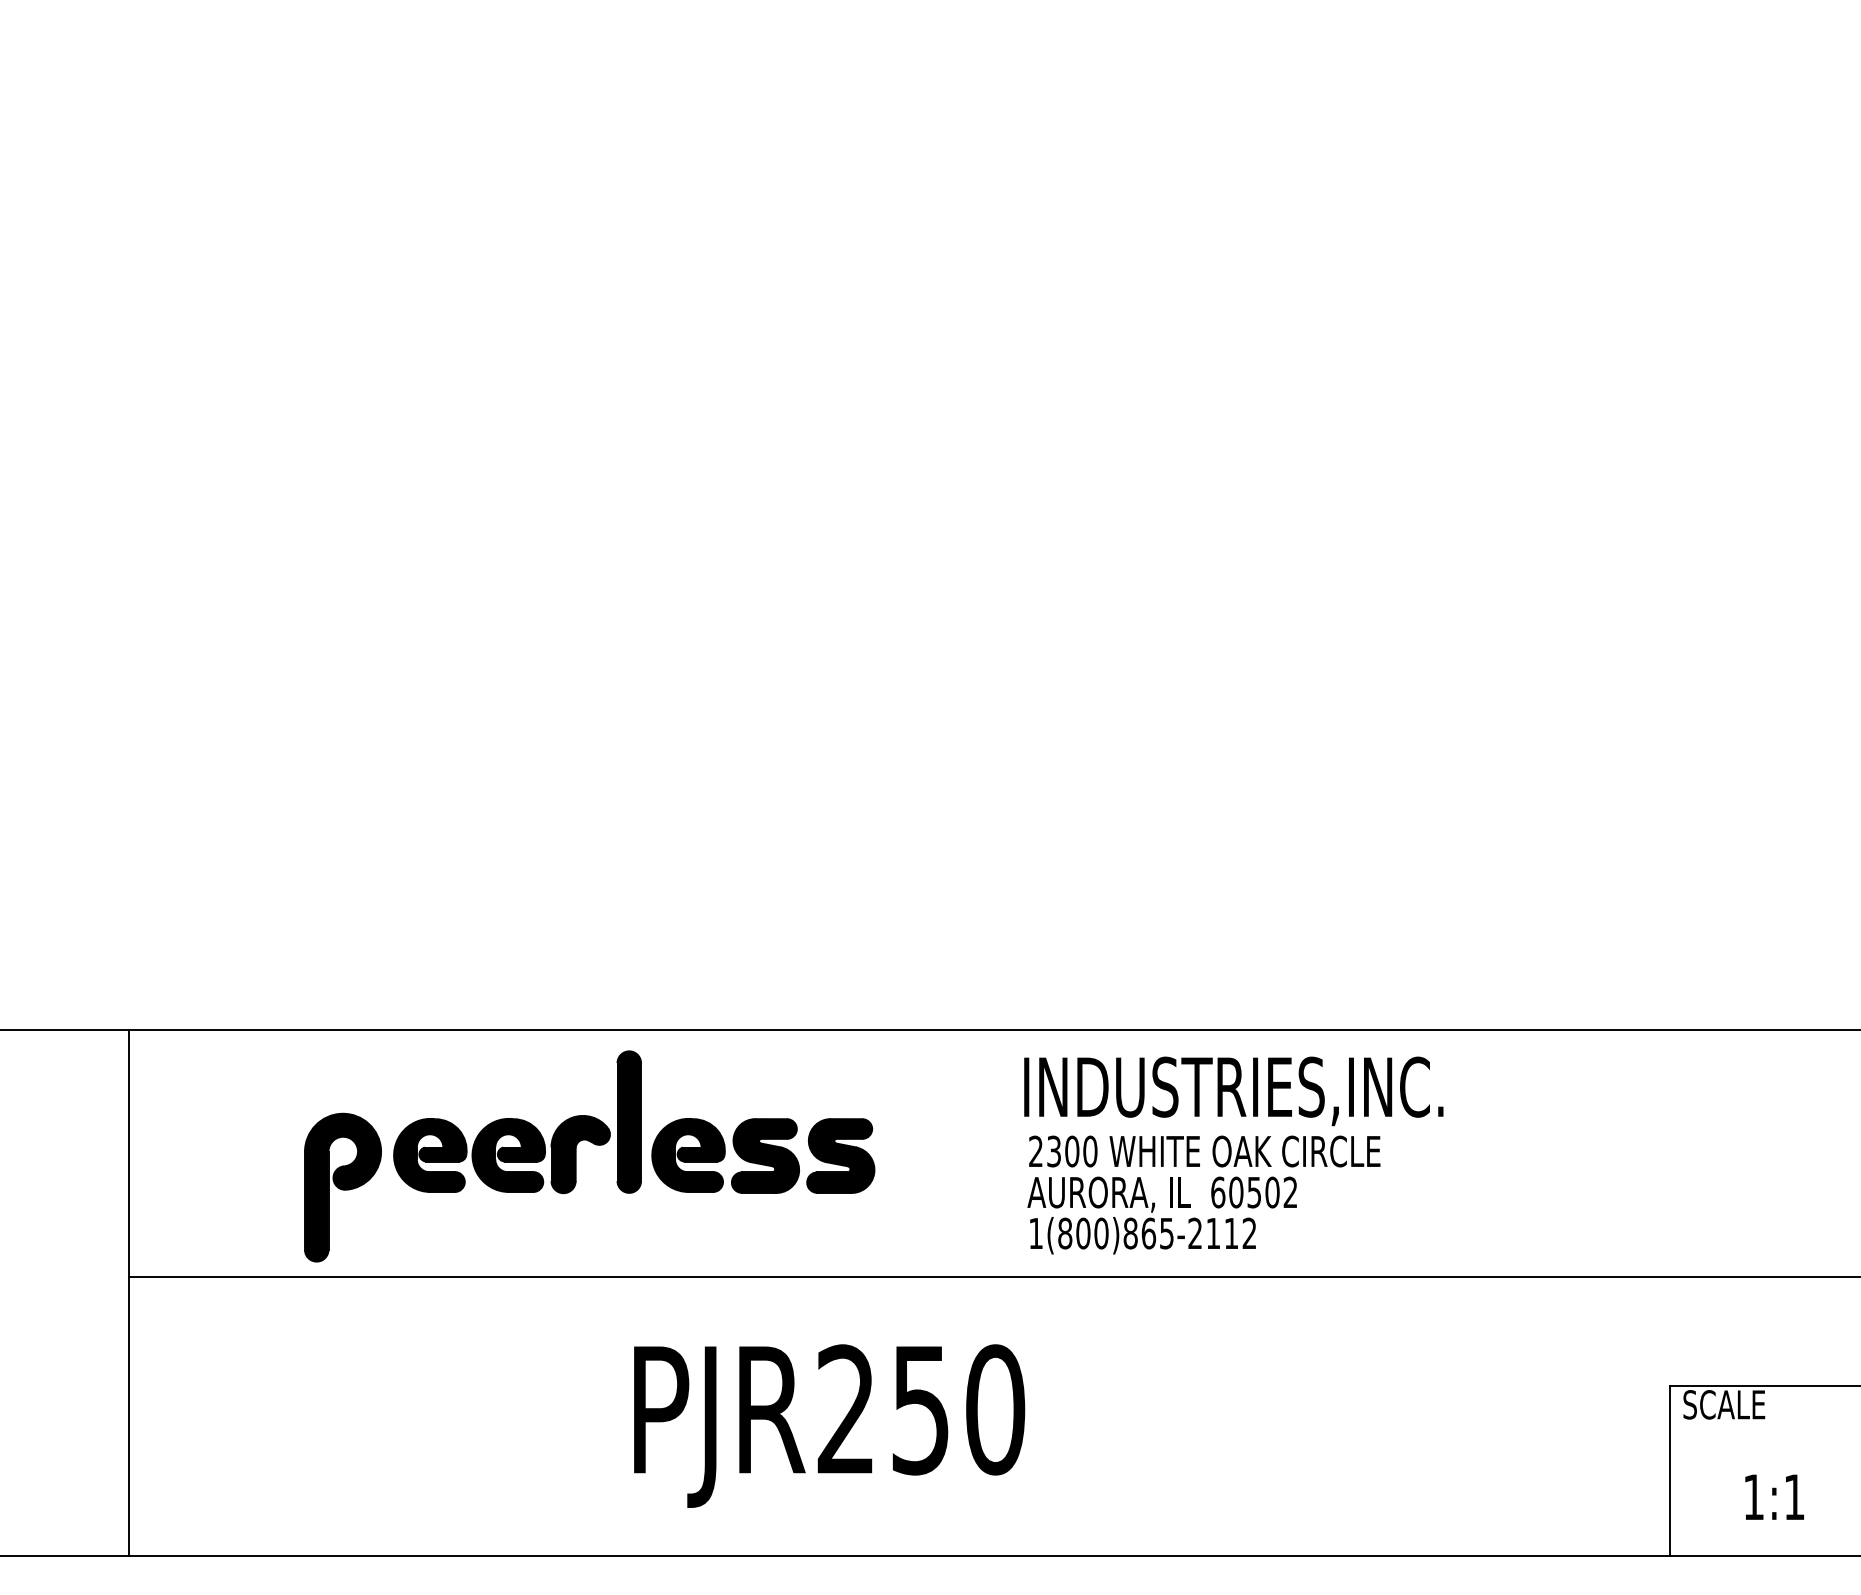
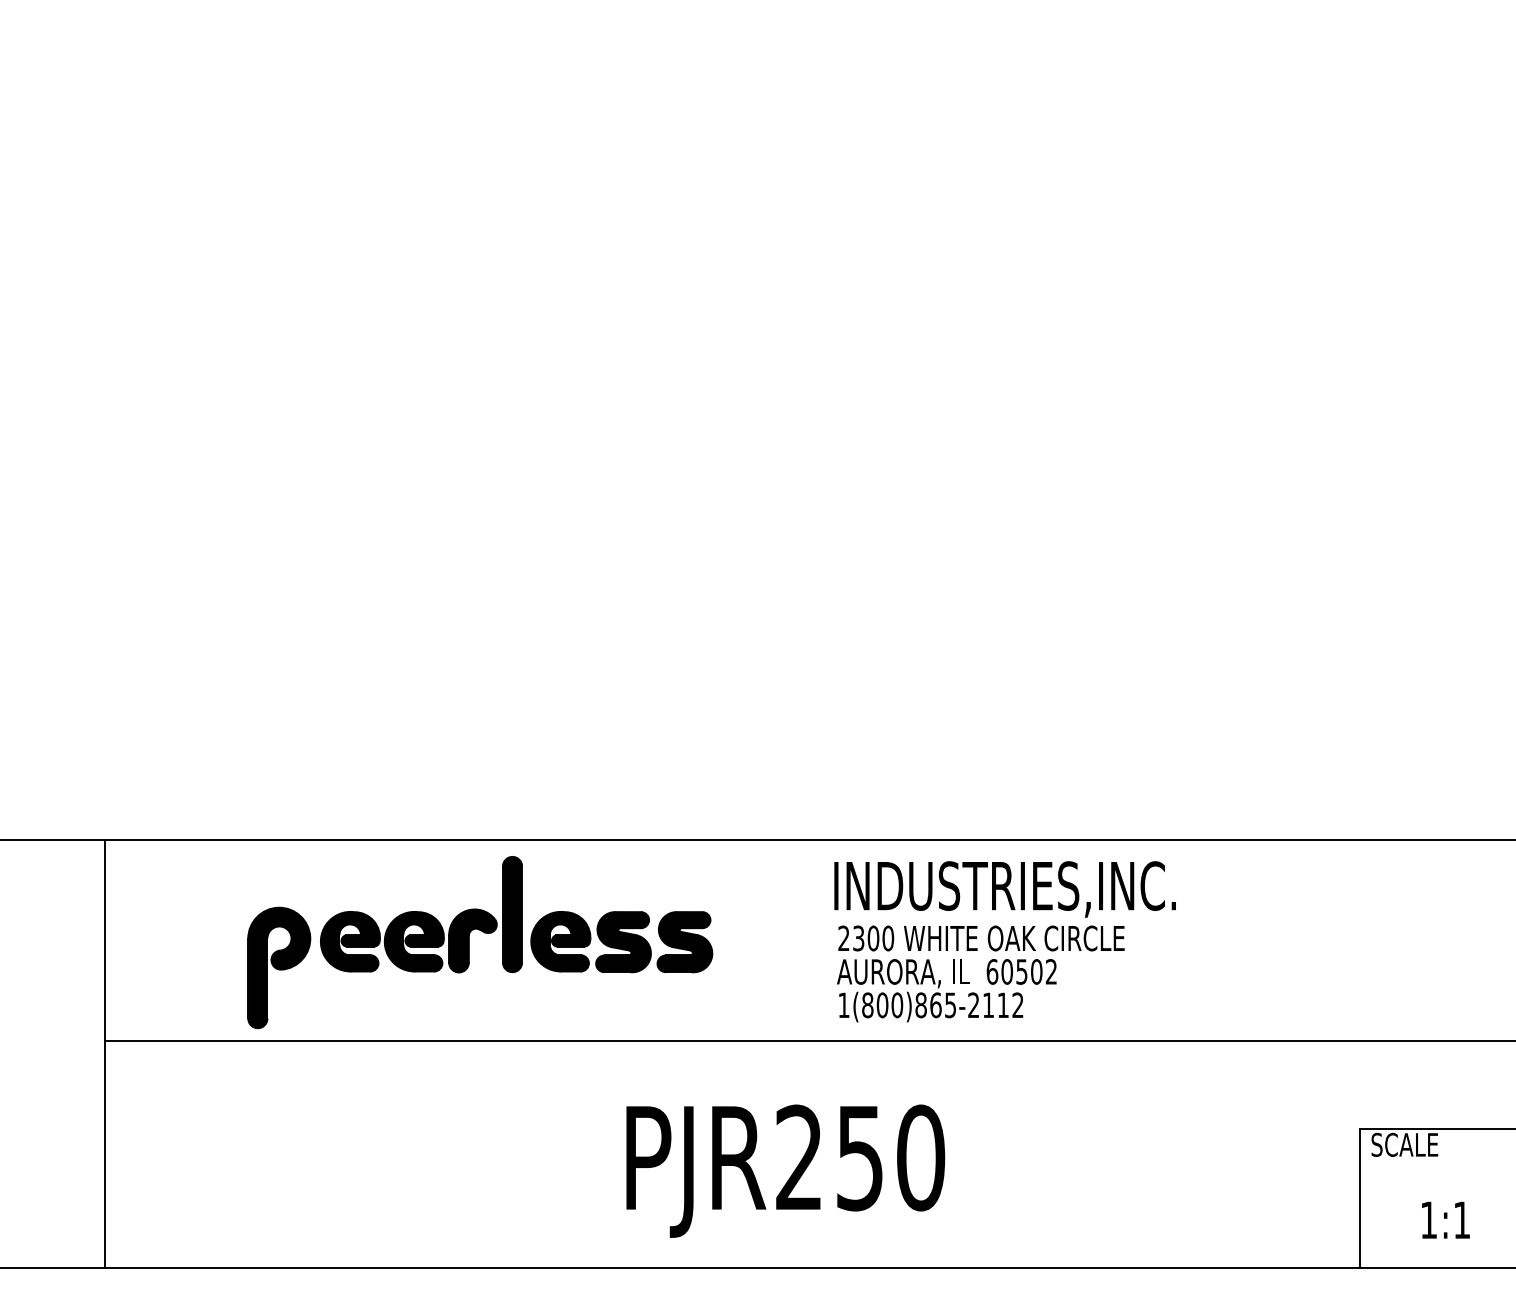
text: (829, 1425) -> (785, 1170), moved

